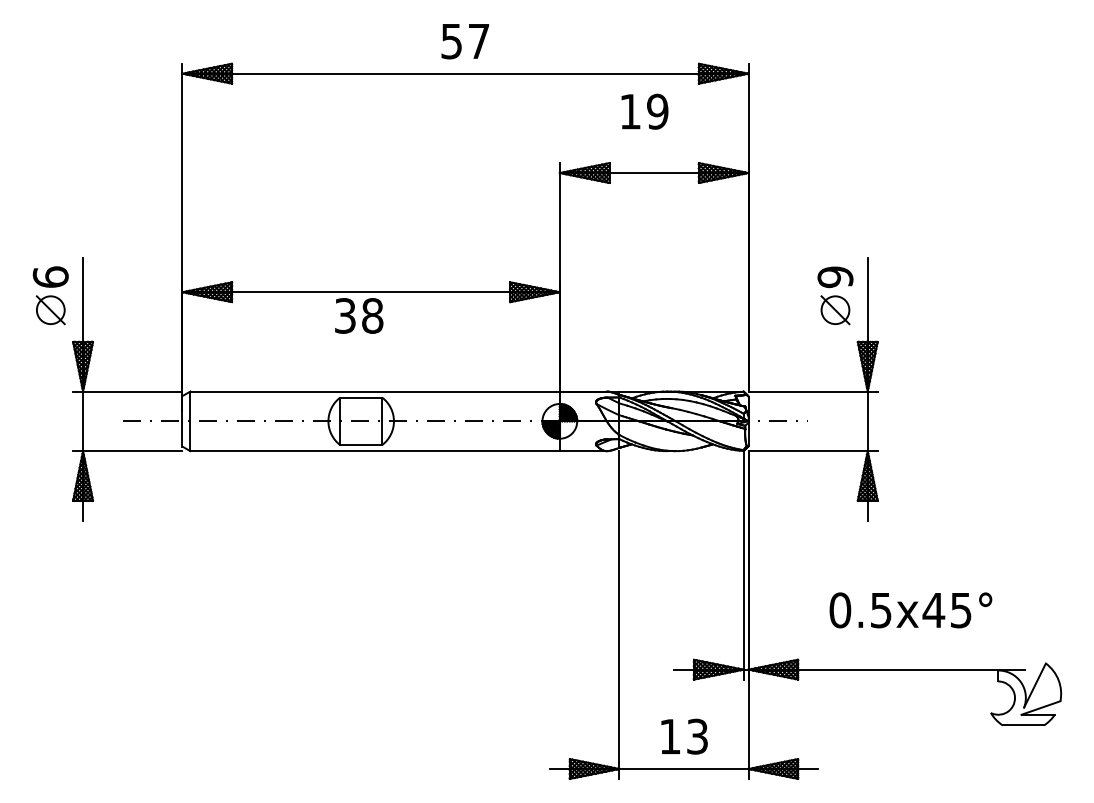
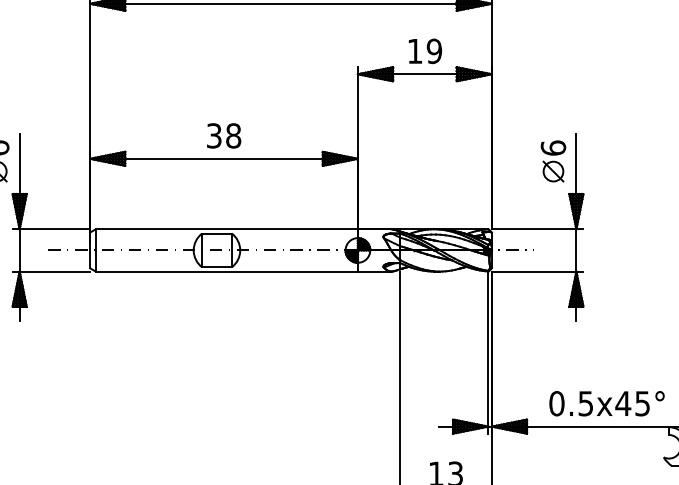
text: (644, 111) -> (425, 51), moved
text: (835, 277) -> (553, 148), 9 -> 6
text: (359, 315) -> (224, 135), moved
text: (910, 610) -> (606, 403), moved

